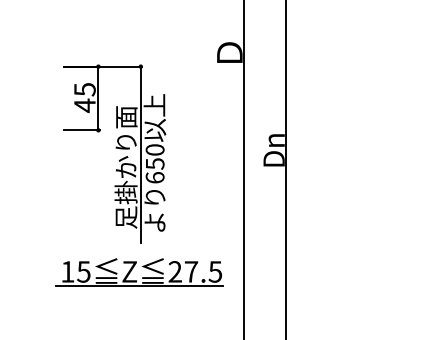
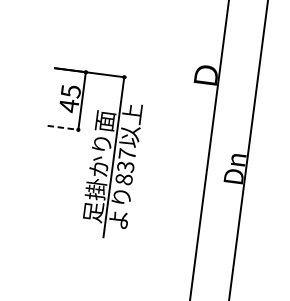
line: (82, 130) -> (63, 128), solid -> dashed
text: (154, 163) -> (125, 166), 650 -> 837
part: (139, 272) -> (98, 263), removed

